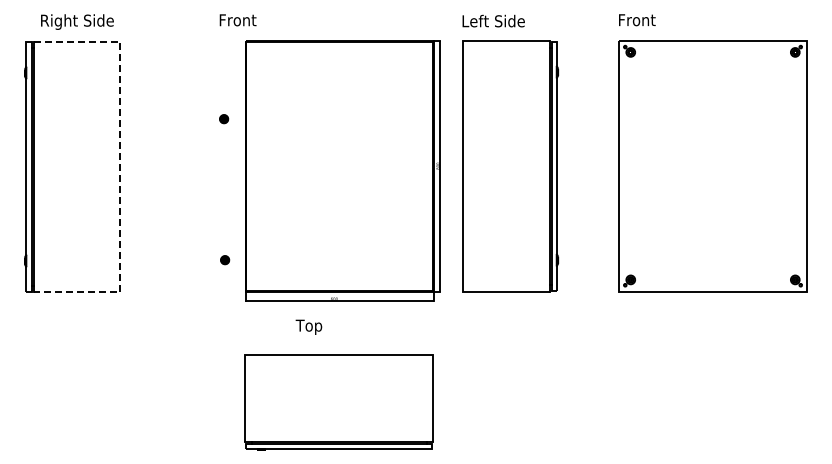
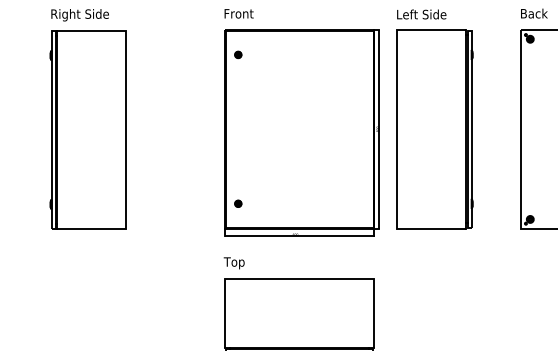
text: (637, 19) -> (535, 13), Front -> Back
text: (237, 20) -> (238, 14), moved
text: (77, 21) -> (80, 14), moved
part: (224, 119) -> (238, 55), moved
line: (120, 167) -> (126, 130), dashed -> solid
part: (225, 260) -> (238, 204), moved
text: (308, 326) -> (233, 262), moved

